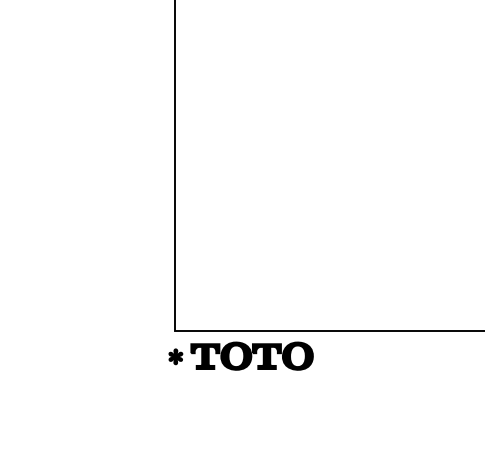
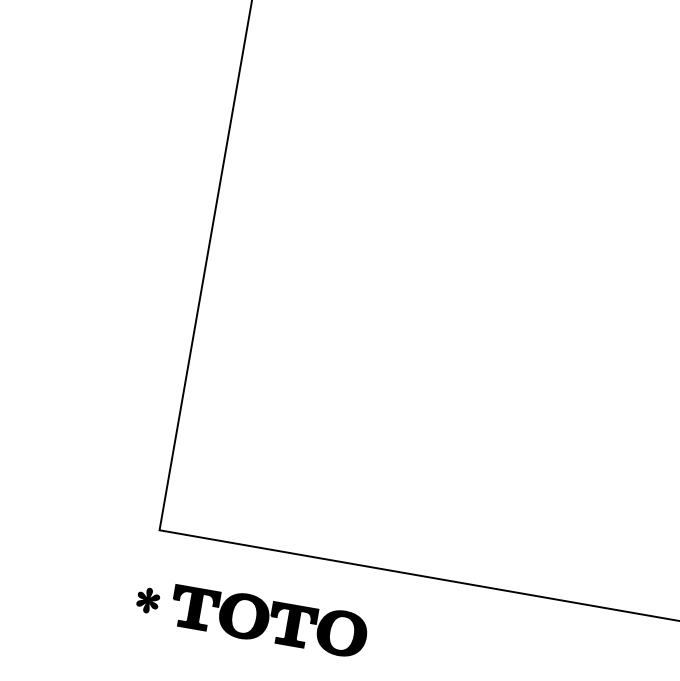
part: (240, 355) -> (251, 616), moved

